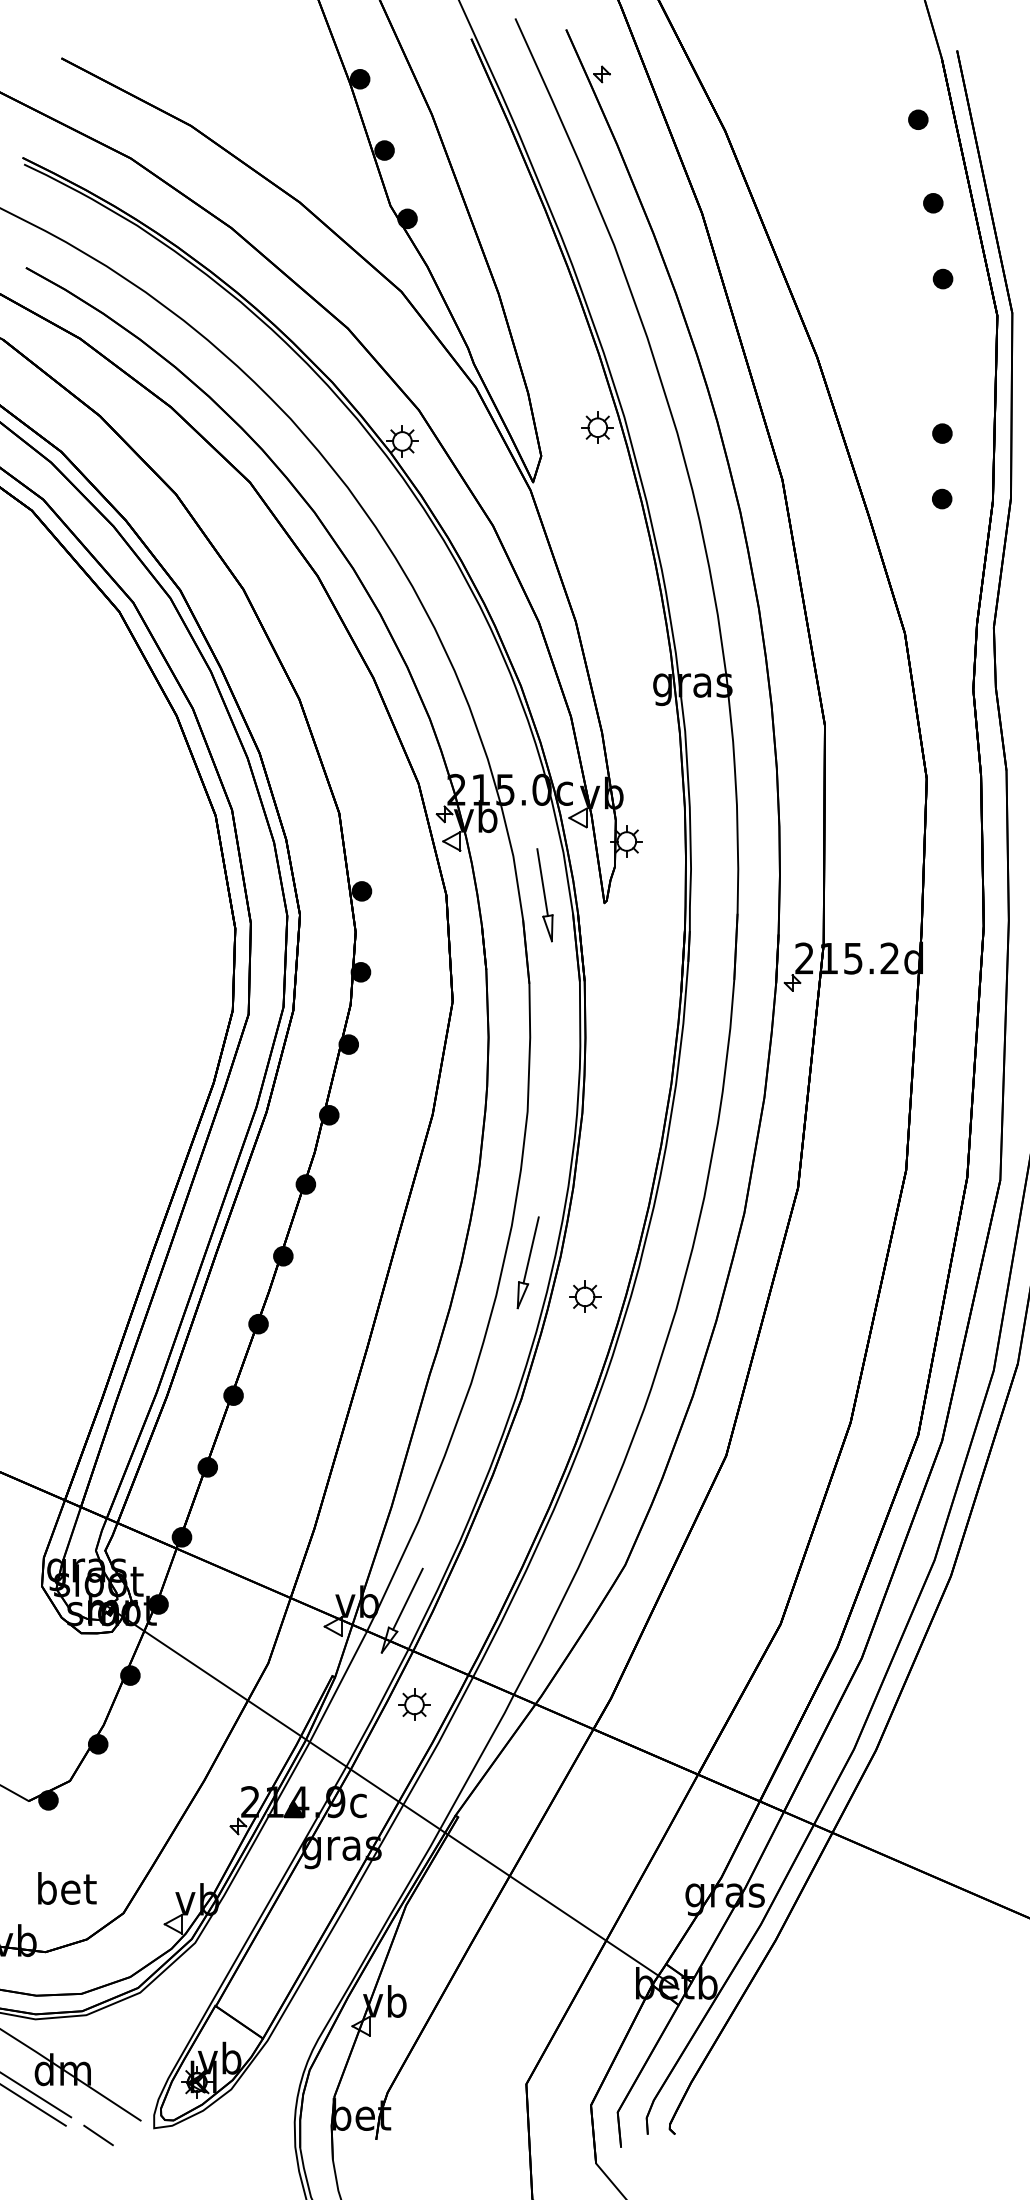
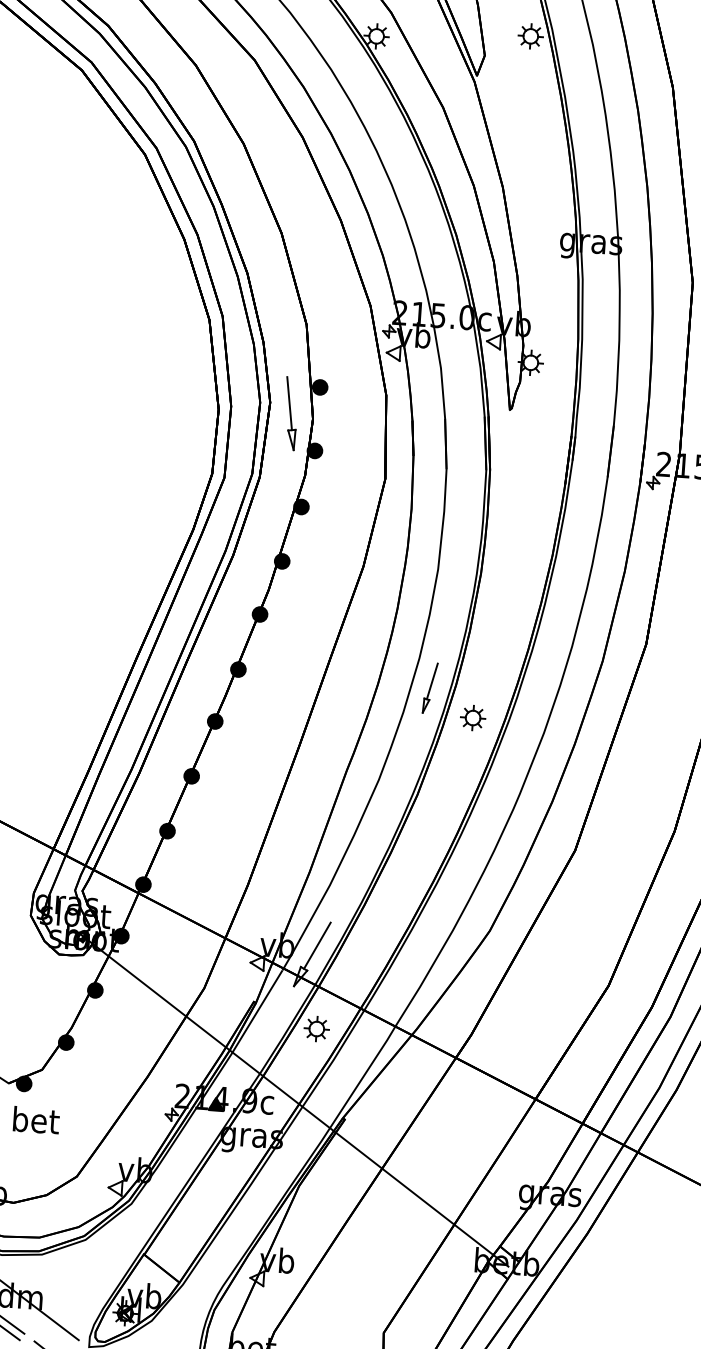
part: (544, 895) -> (290, 413), moved
part: (527, 1262) -> (429, 687), size x0.7
text: (67, 1888) -> (36, 1120), moved

